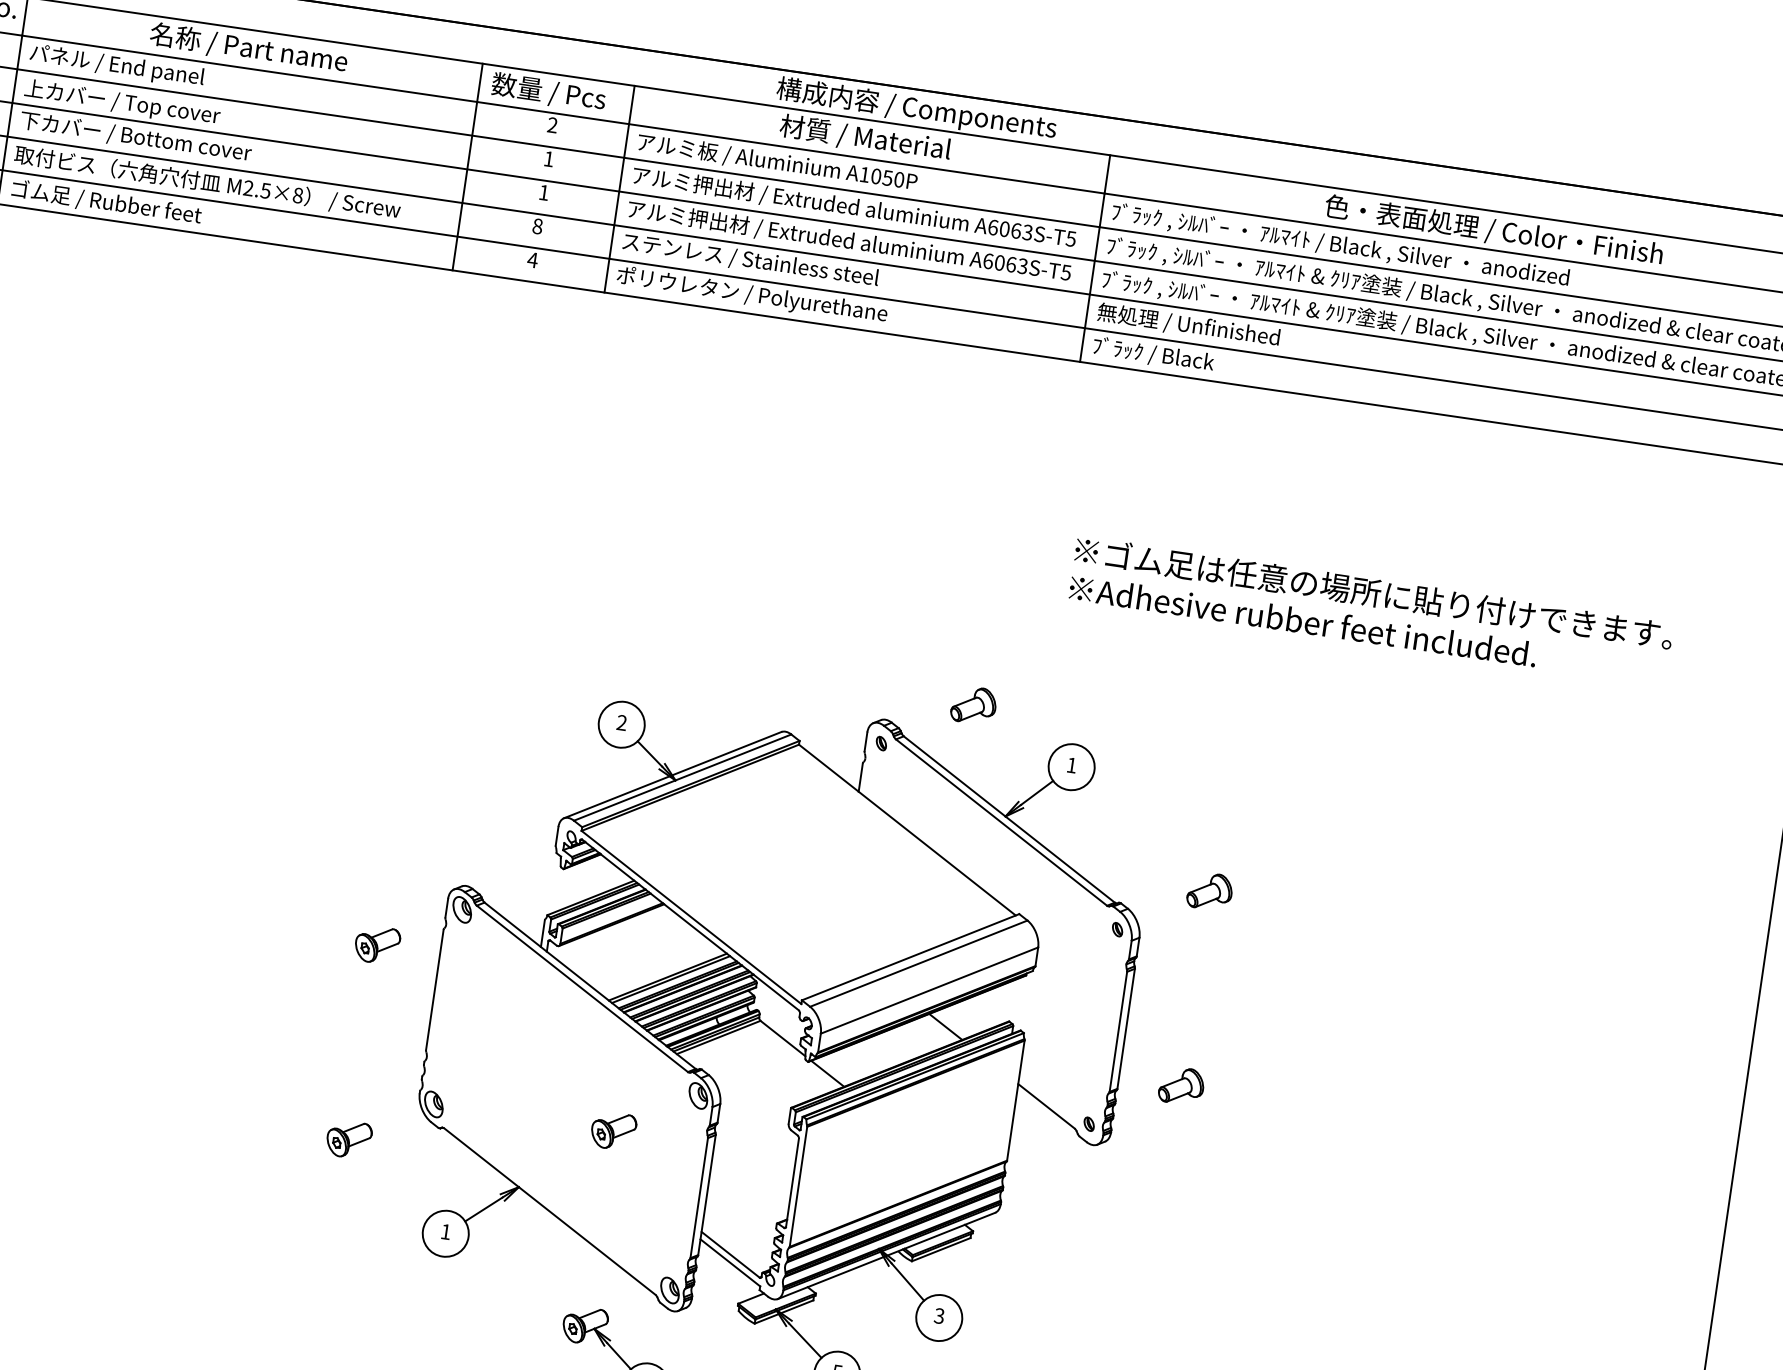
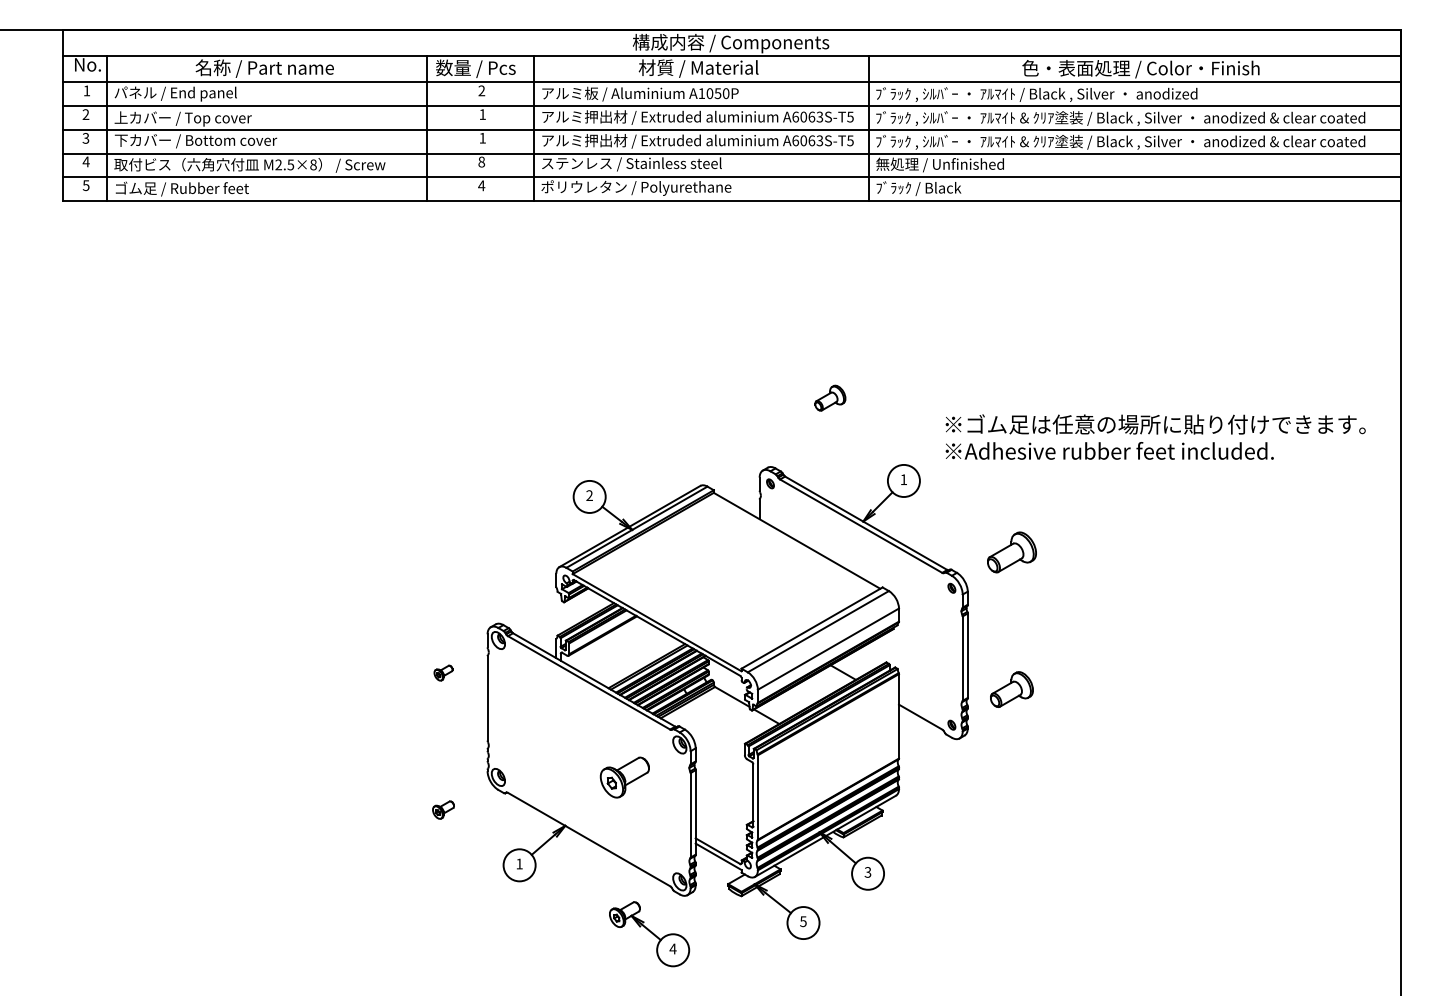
text: (1371, 609) -> (1155, 436), moved
part: (974, 704) -> (830, 397), moved
part: (1209, 891) -> (1011, 552), size x1.6
part: (377, 943) -> (443, 672), size x0.6
part: (1181, 1085) -> (1011, 689), size x1.4
part: (613, 1130) -> (624, 777), size x1.6
part: (349, 1138) -> (443, 809), size x0.7

